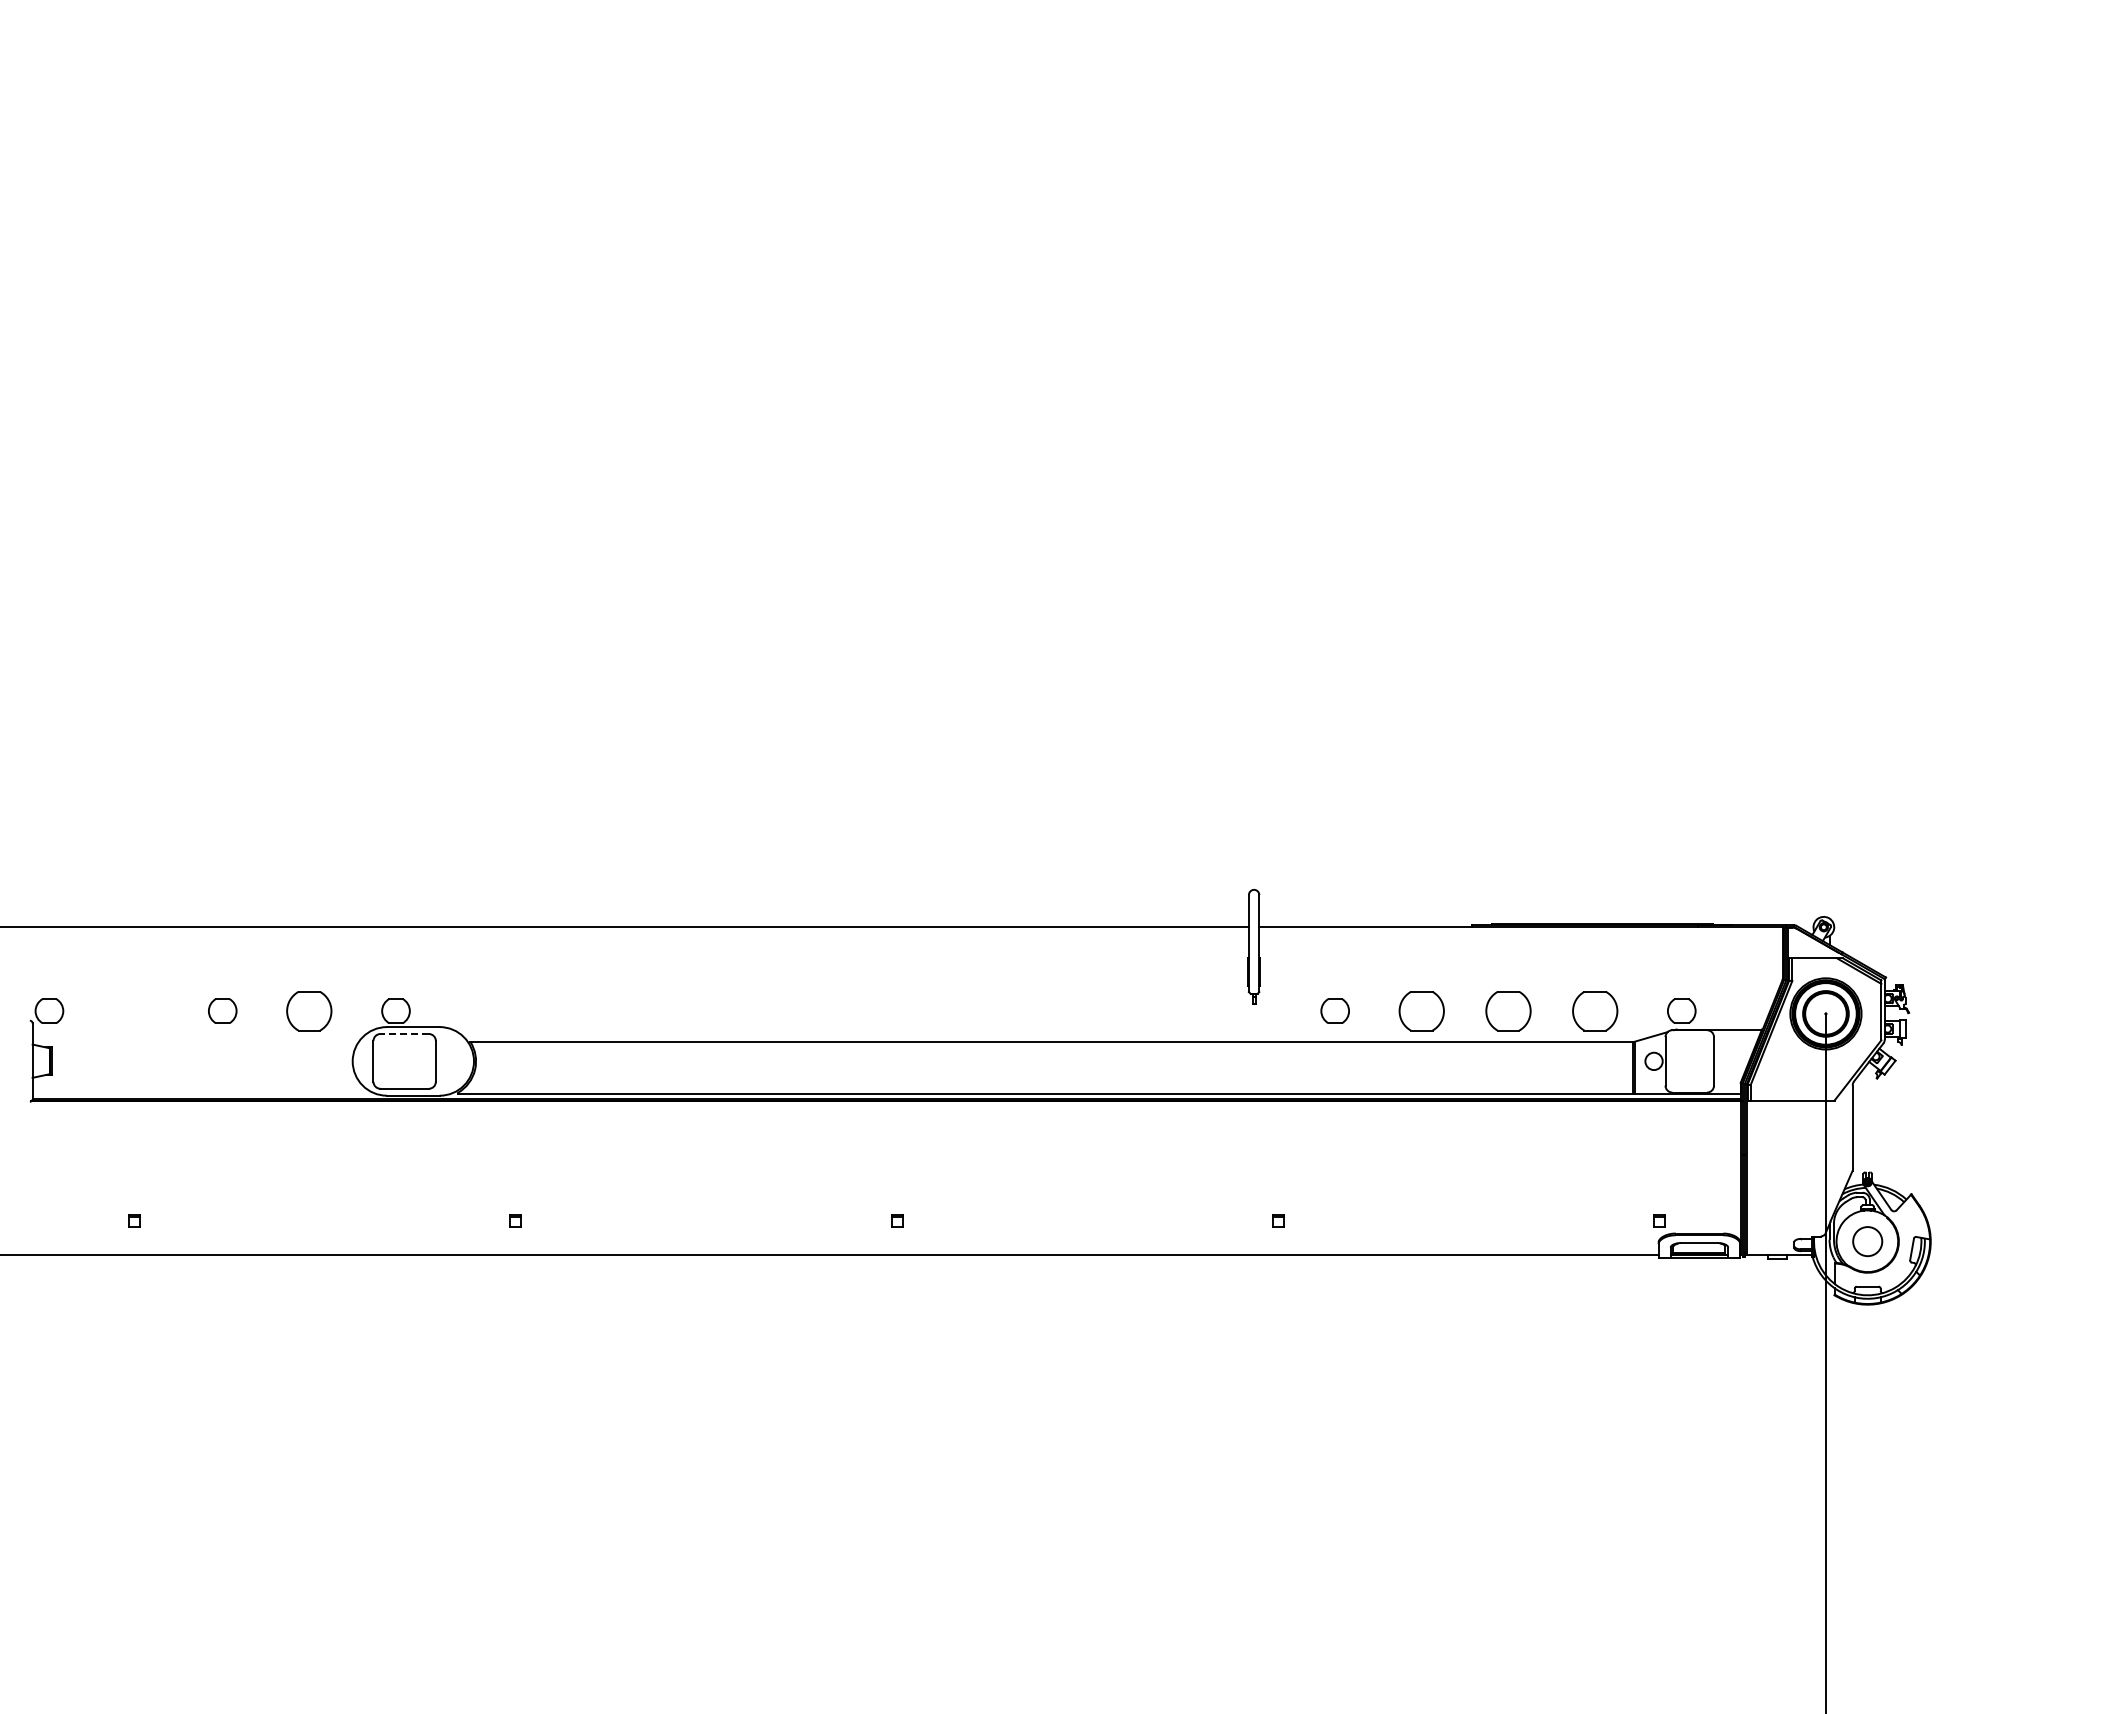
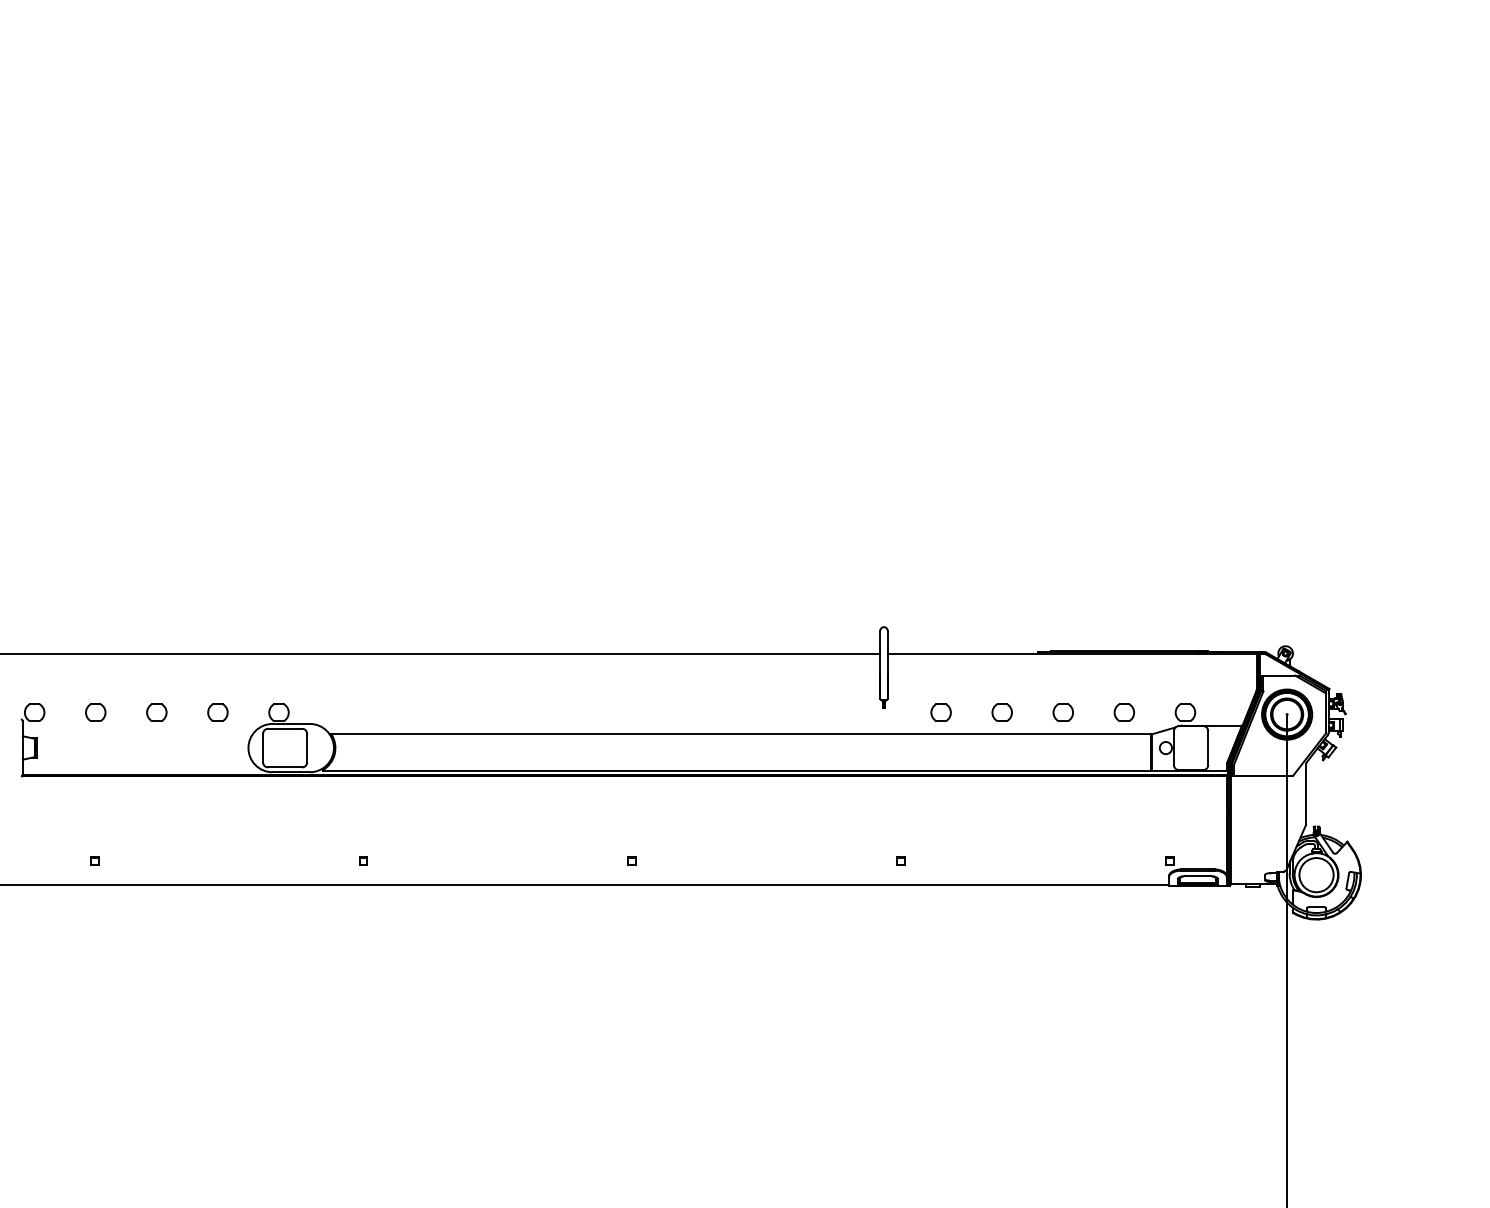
part: (135, 1010) -> (95, 712), added
part: (309, 1010) -> (218, 712), size x0.62
part: (1421, 1010) -> (1001, 712), size x0.62
part: (1508, 1010) -> (1063, 712), size x0.62
part: (1594, 1010) -> (1123, 712), size x0.62
line: (404, 1034) -> (284, 729), dashed -> solid
circle: (1867, 1241) -> (1316, 875), size x1.67

